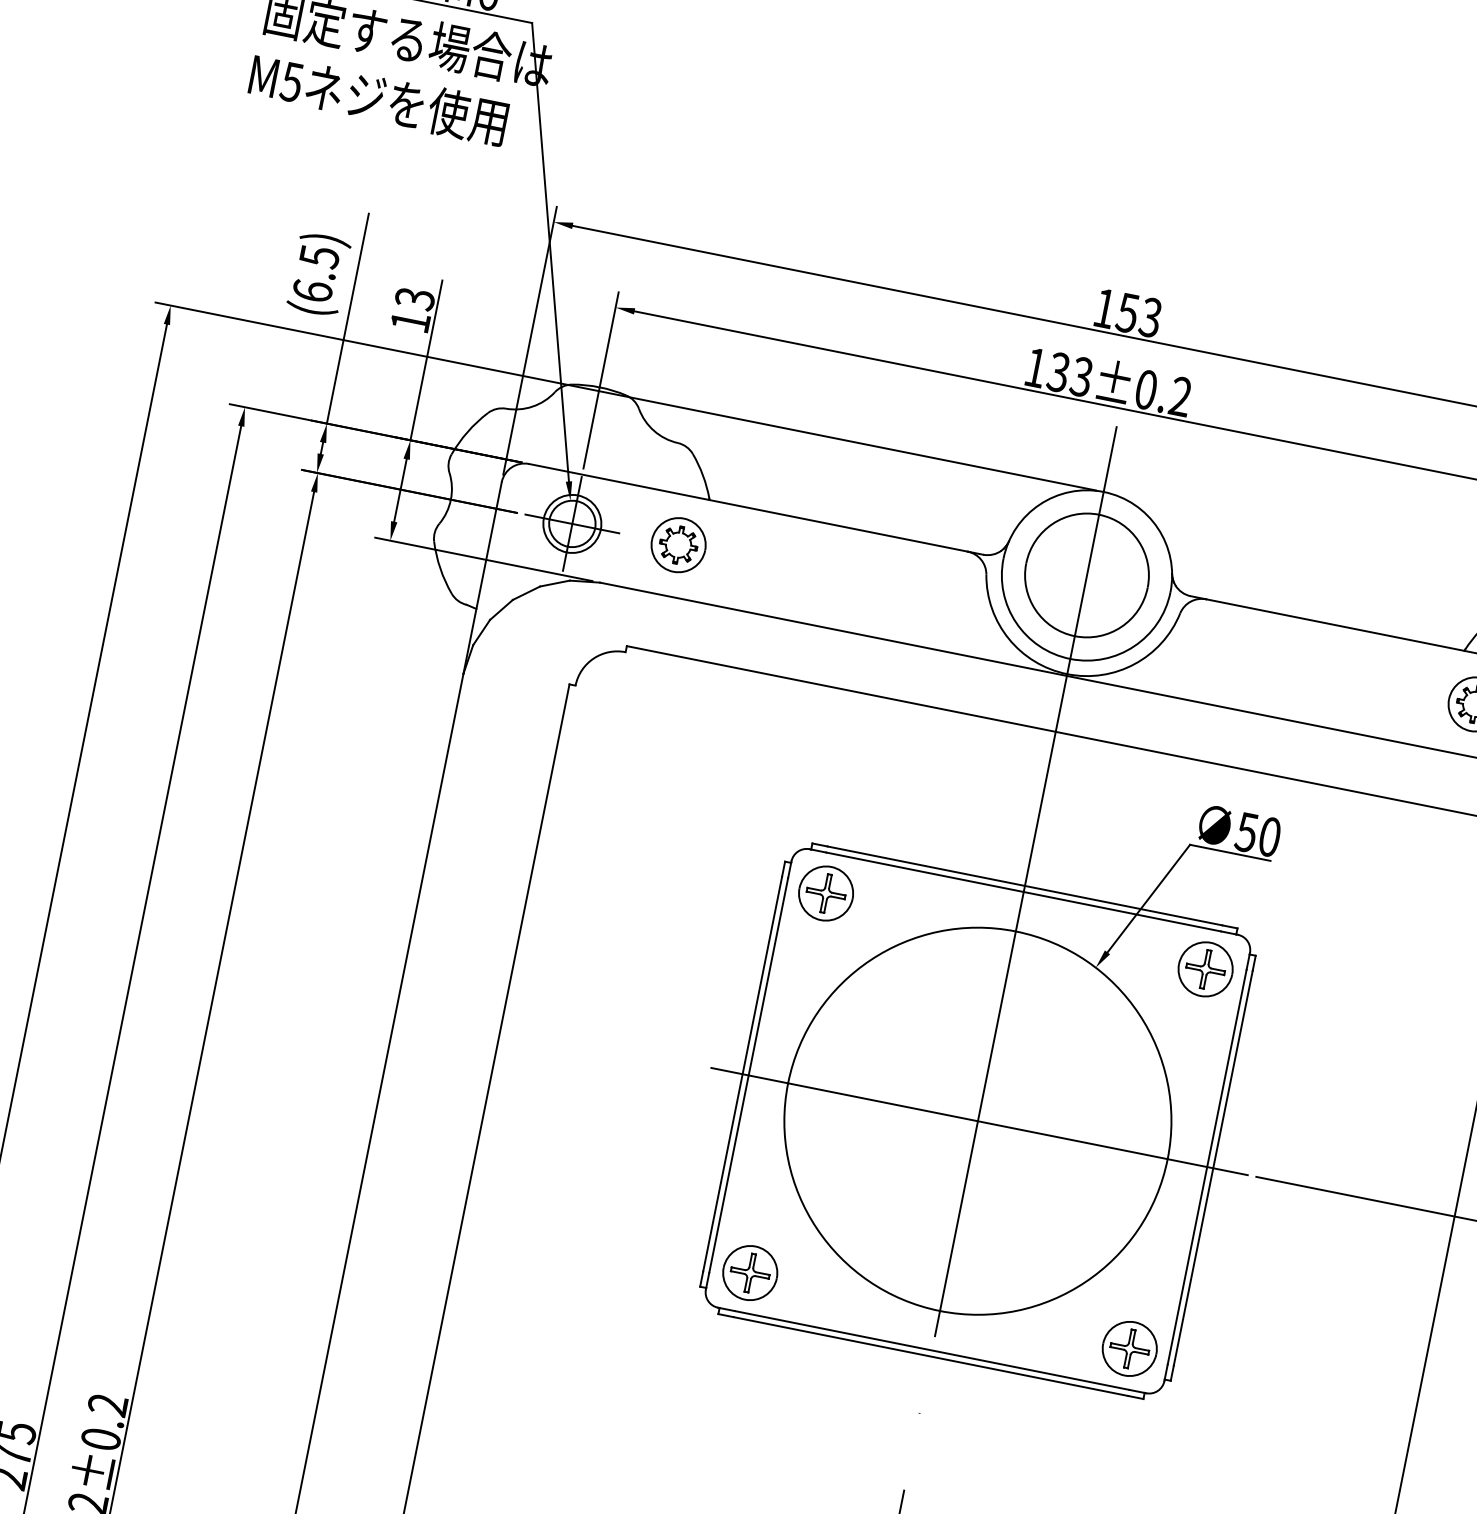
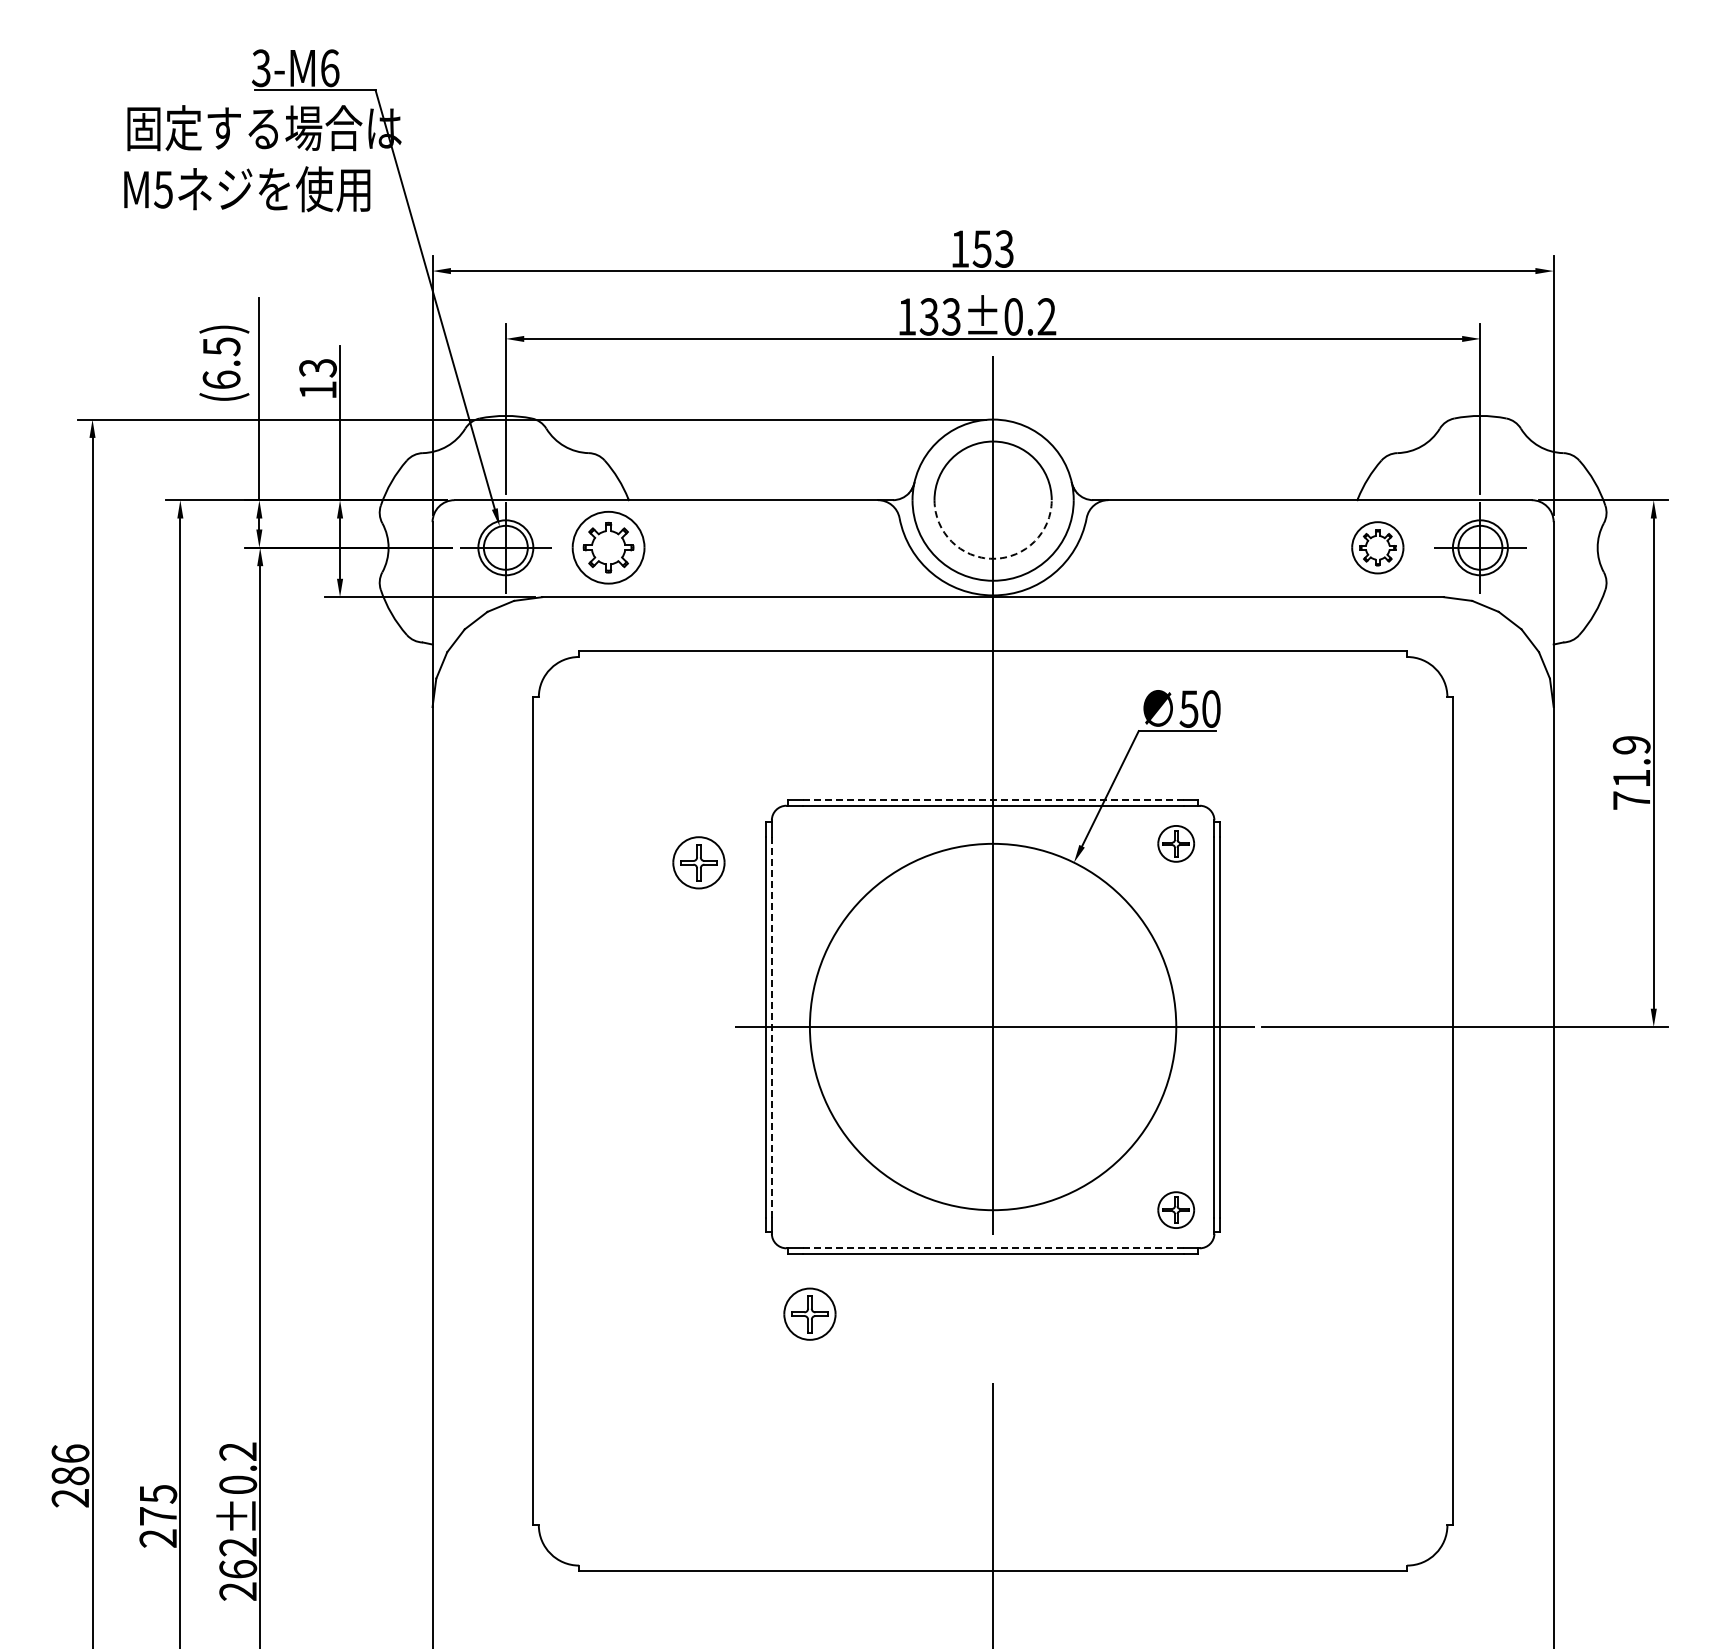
part: (677, 544) -> (607, 547), size x1.4
arc: (1075, 635) -> (993, 558), solid -> dashed
line: (1025, 885) -> (993, 799), solid -> dashed
part: (825, 893) -> (698, 862), moved
part: (1204, 968) -> (1175, 843), size x0.7
line: (748, 1075) -> (771, 1027), solid -> dashed
part: (749, 1272) -> (809, 1313), moved
part: (1129, 1348) -> (1175, 1209), size x0.7
line: (932, 1350) -> (993, 1248), solid -> dashed

